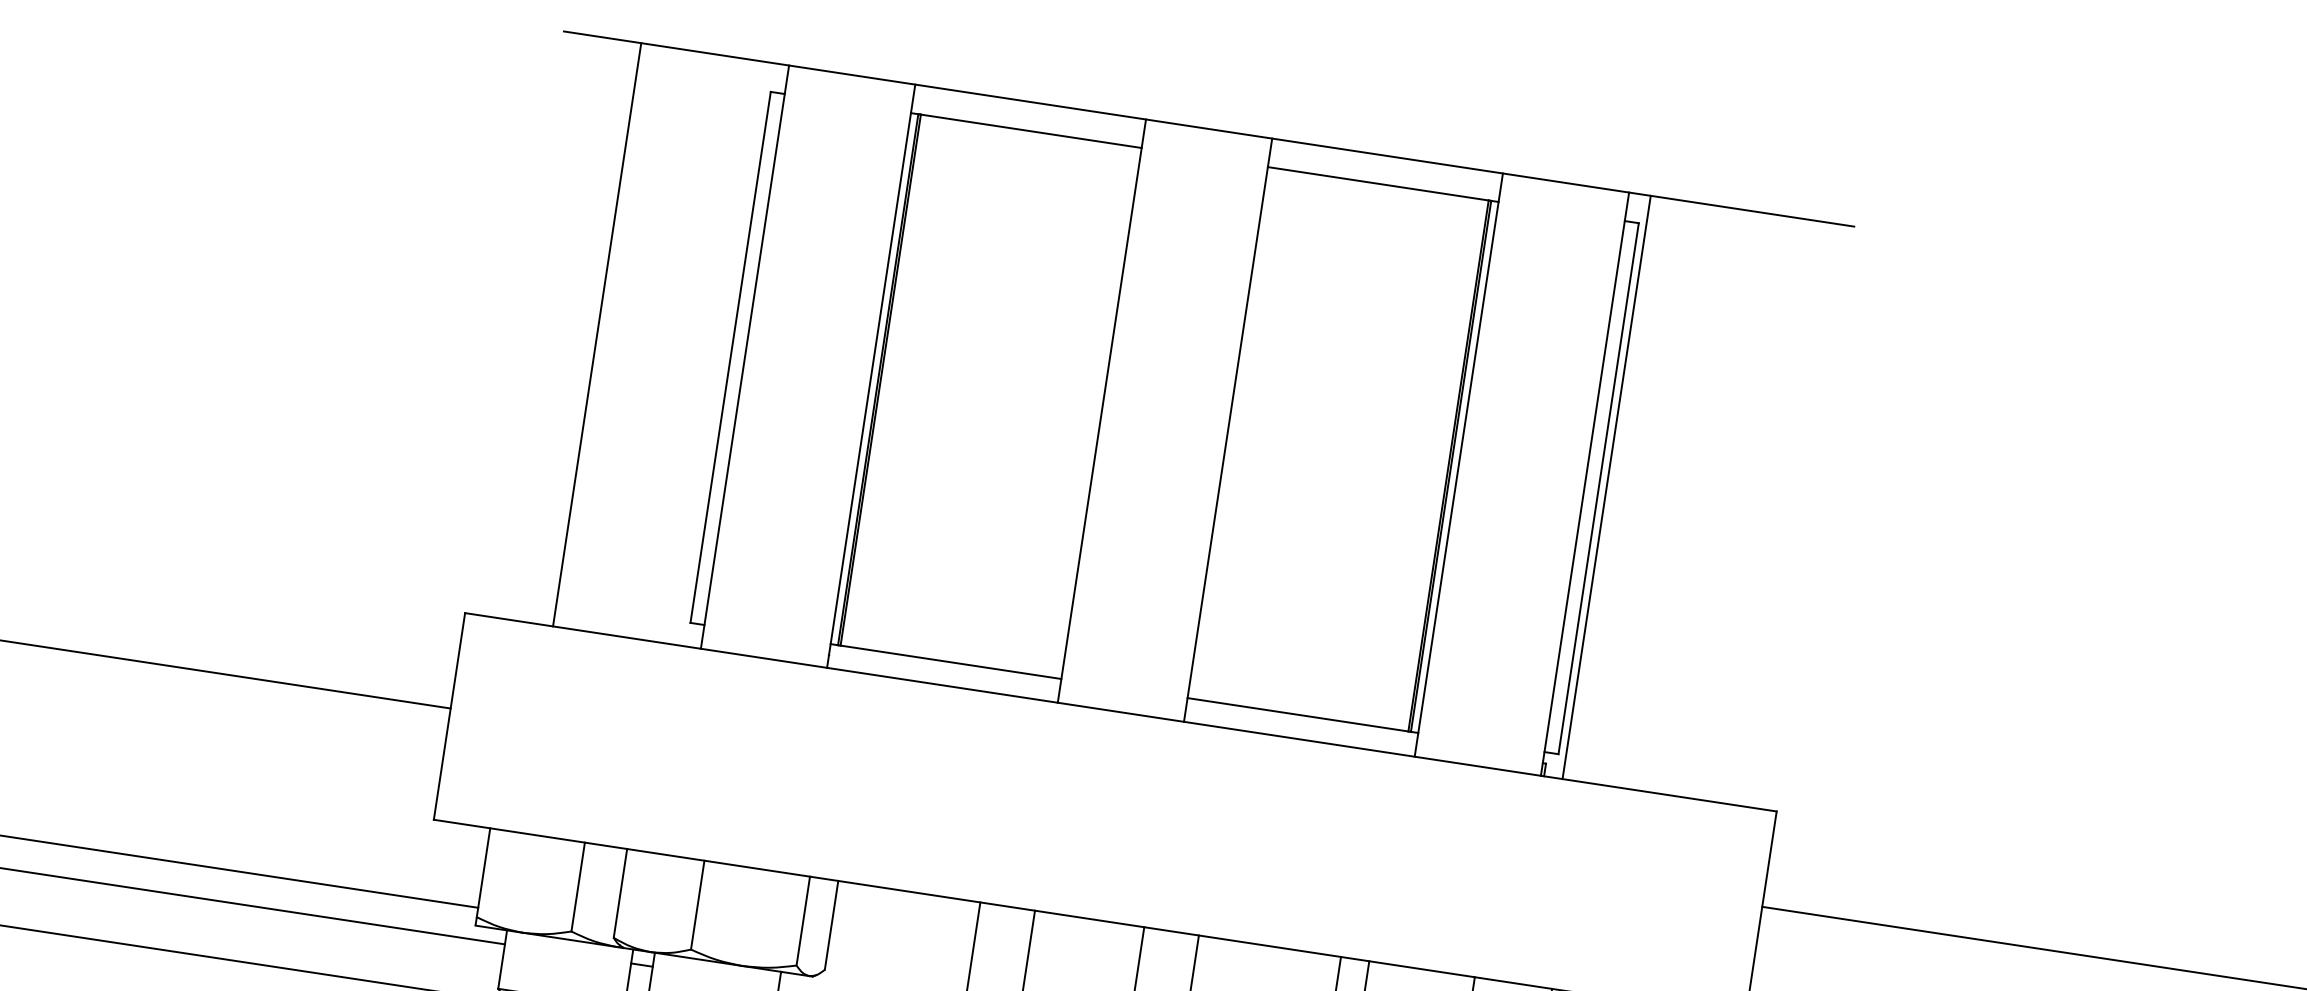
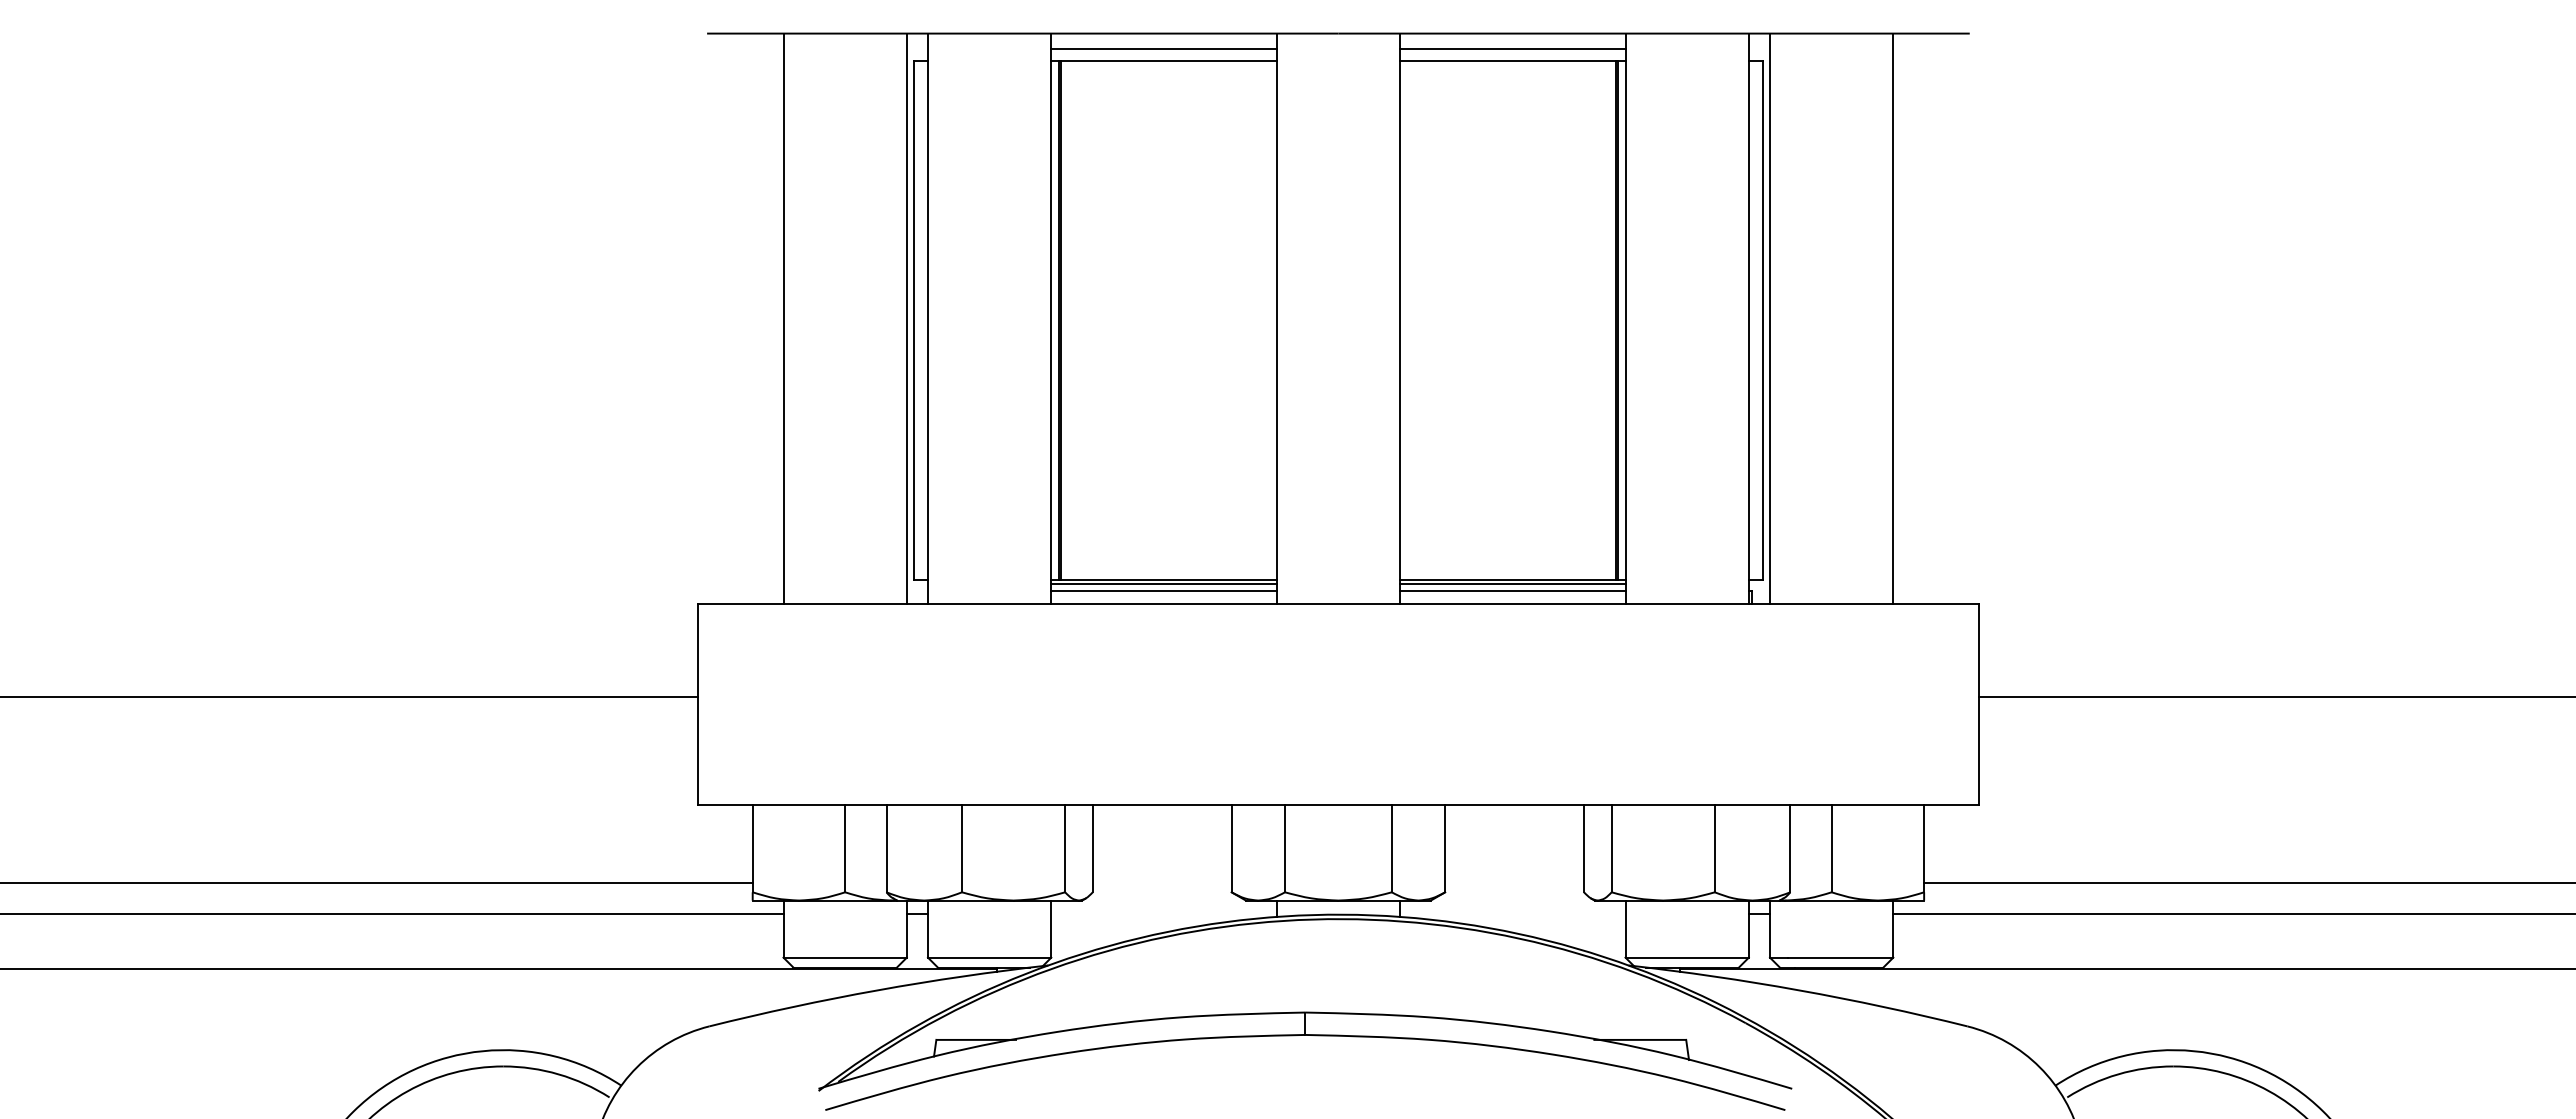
line: (1027, 118) -> (1163, 49), added
line: (1384, 172) -> (1512, 49), added
line: (723, 353) -> (906, 318), added
line: (1733, 506) -> (1893, 318), added
line: (944, 664) -> (1163, 583), added
line: (943, 672) -> (1163, 591), added
line: (1302, 718) -> (1512, 583), added
line: (1300, 726) -> (1512, 591), added

